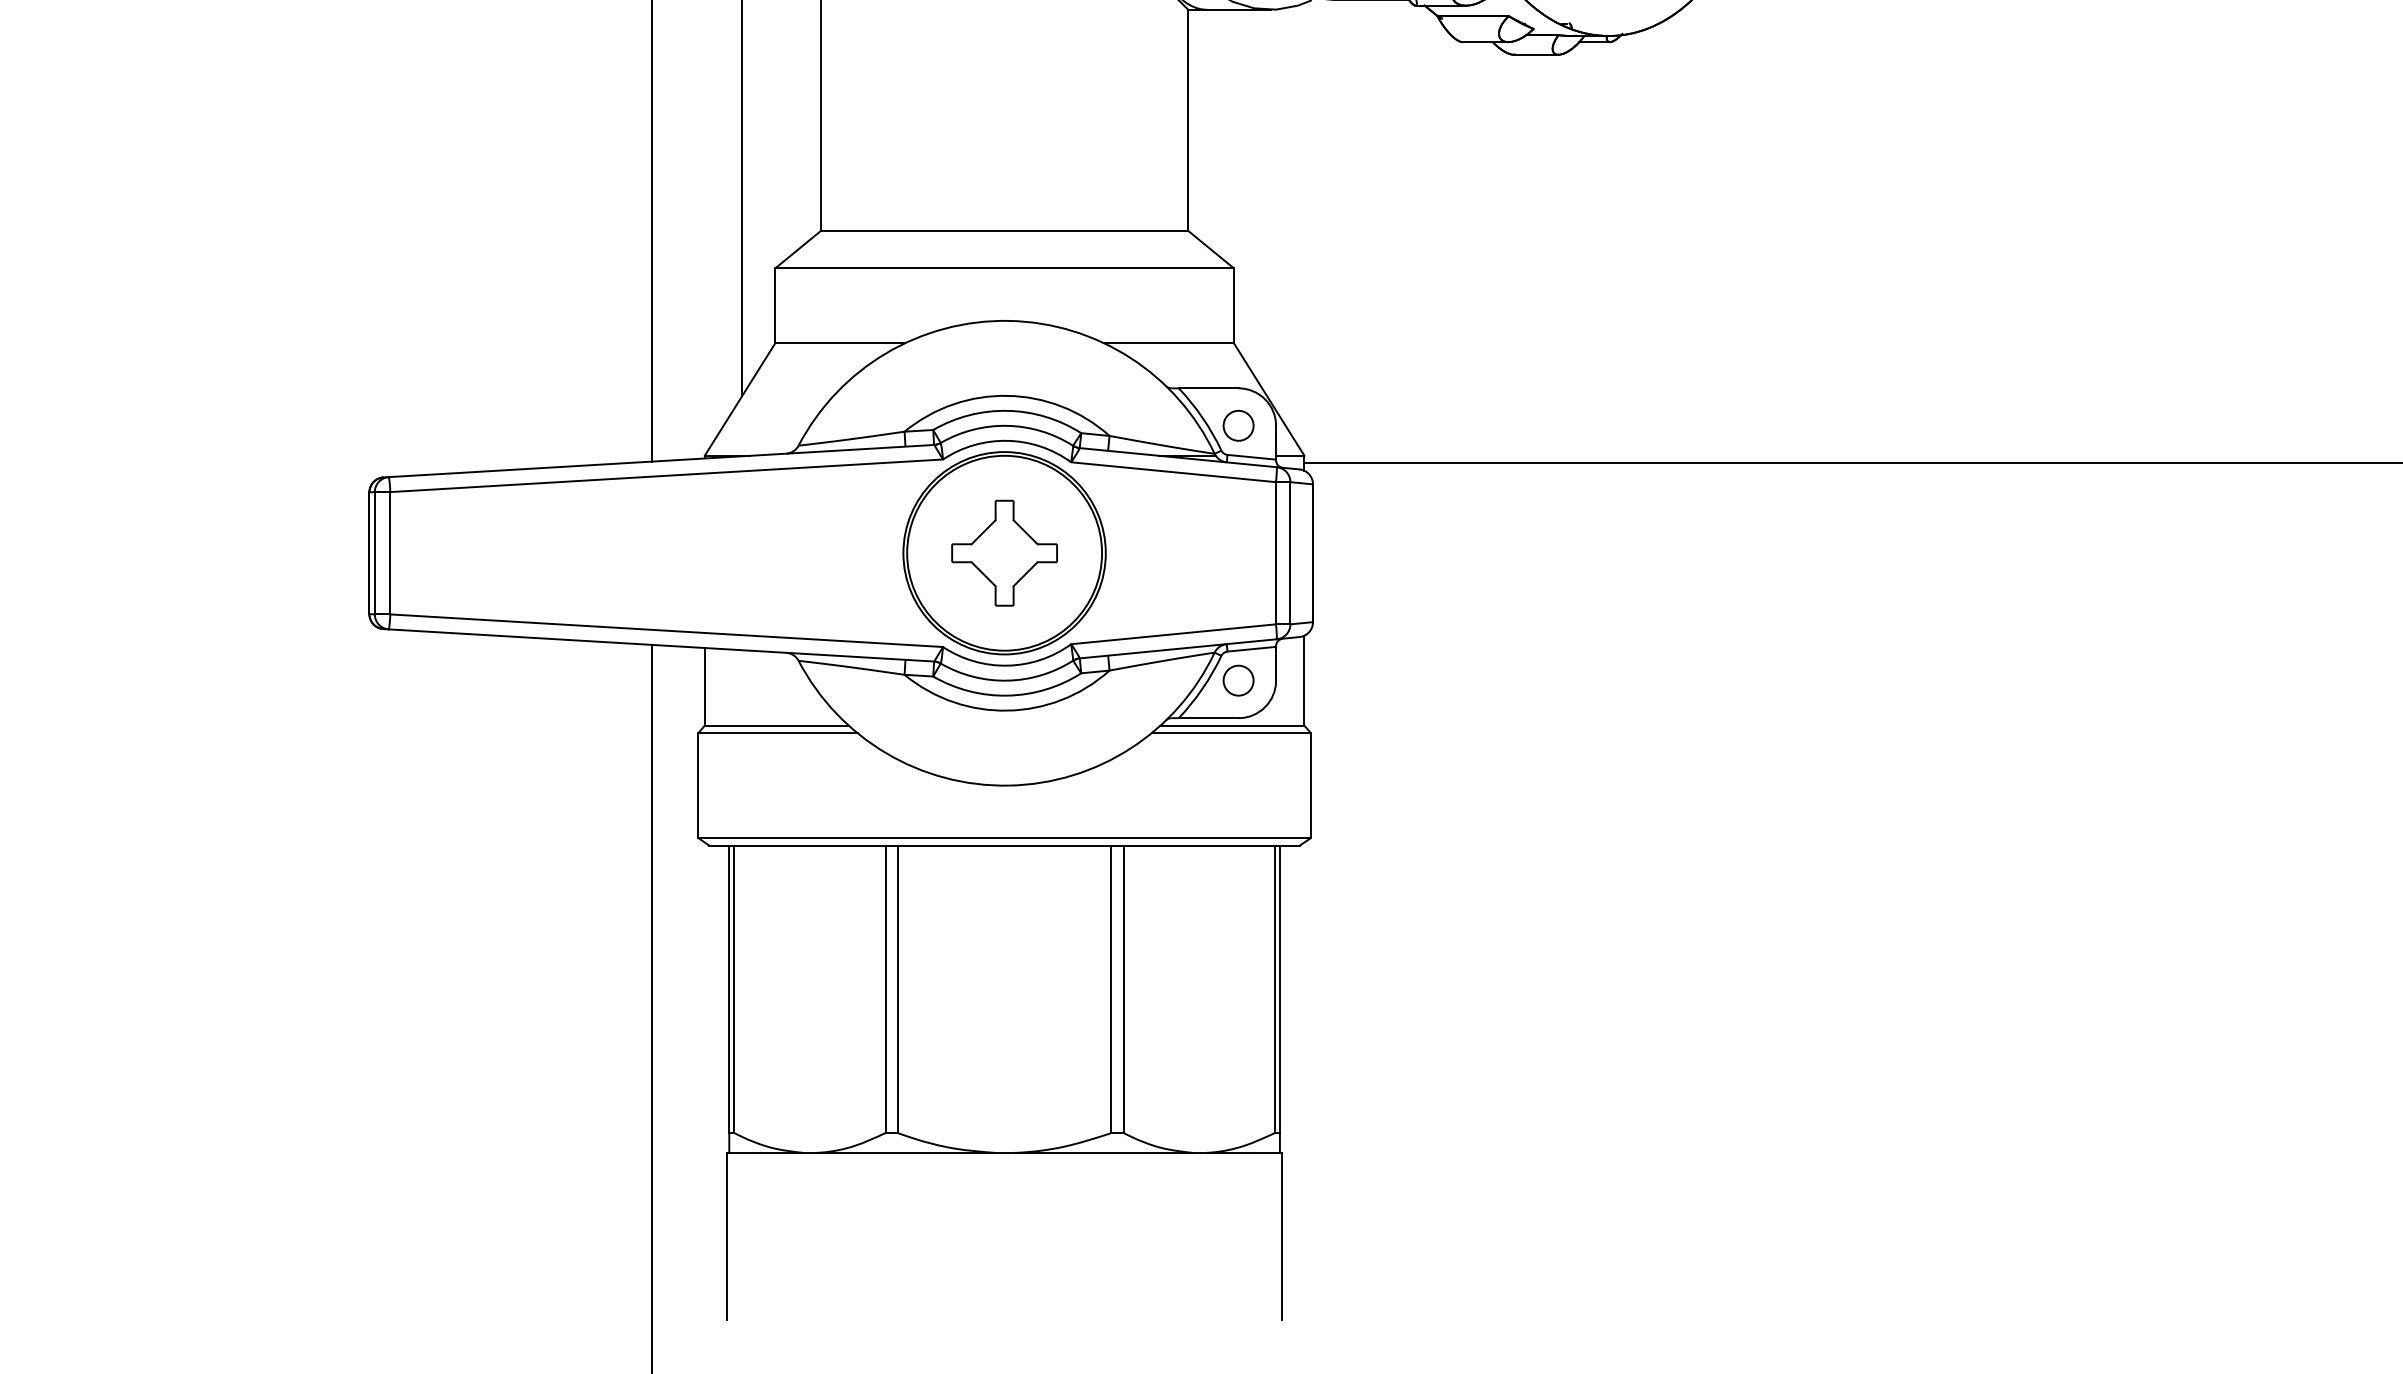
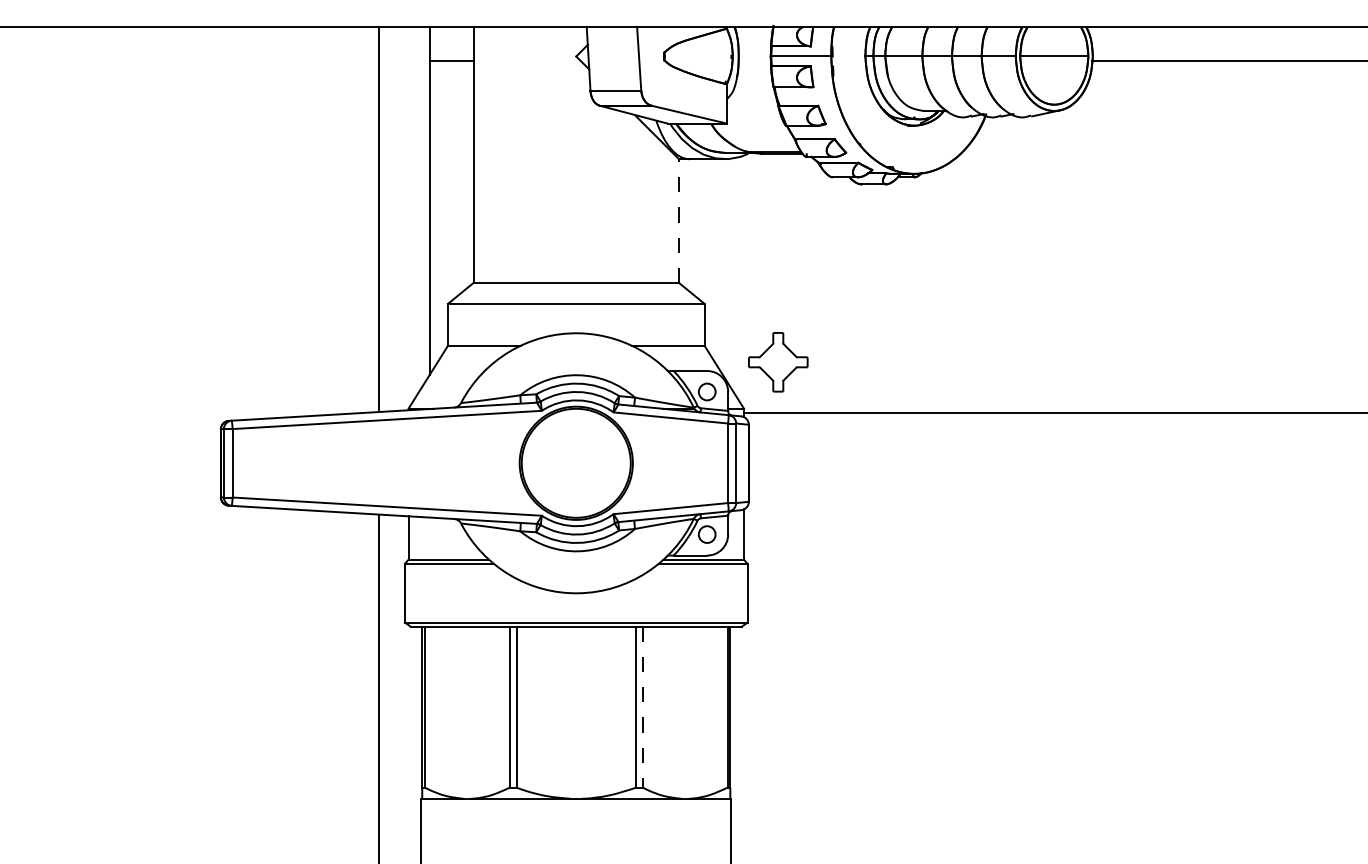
line: (1189, 121) -> (679, 221), solid -> dashed
part: (1004, 553) -> (778, 362), moved
line: (1122, 989) -> (642, 707), solid -> dashed

